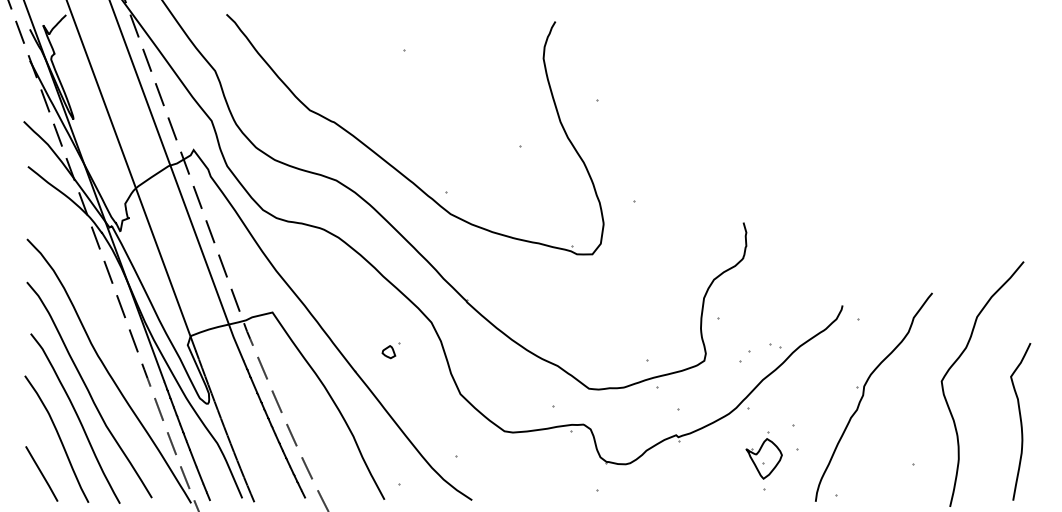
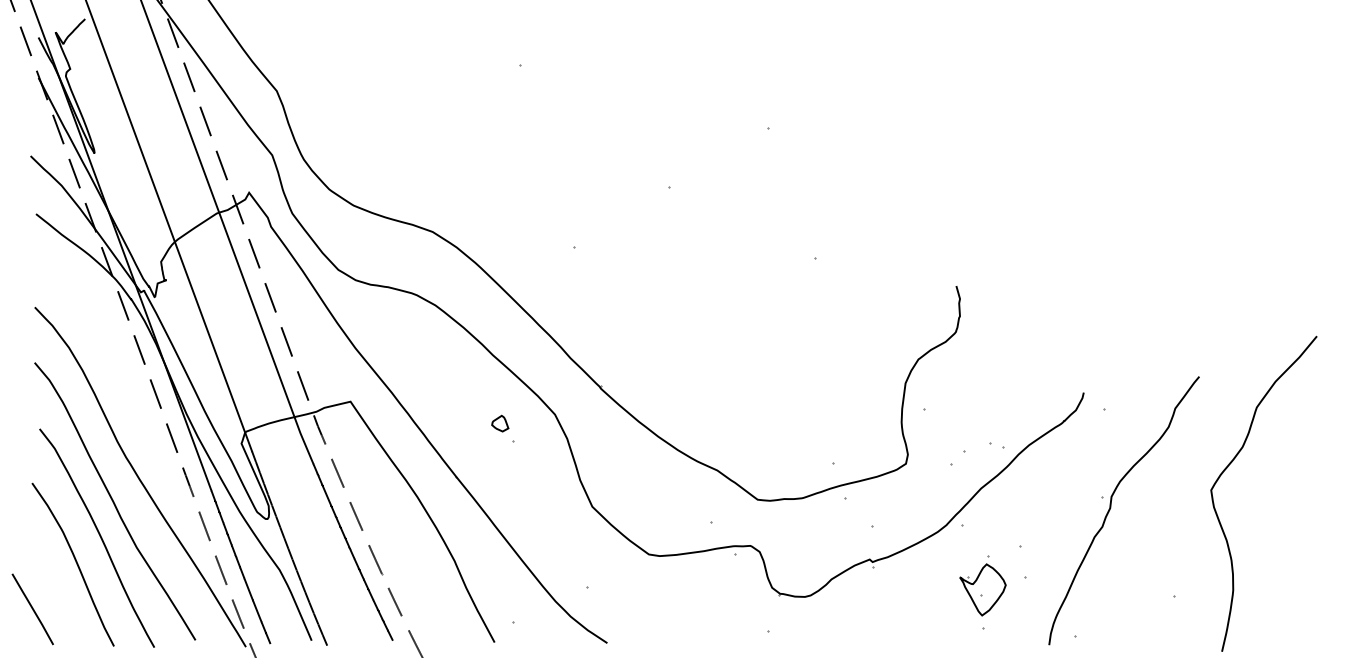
part: (391, 164) -> (503, 211), removed
part: (389, 352) -> (500, 423), moved
curve: (1020, 421) -> (1312, 541), removed
line: (41, 474) -> (32, 609), moved

